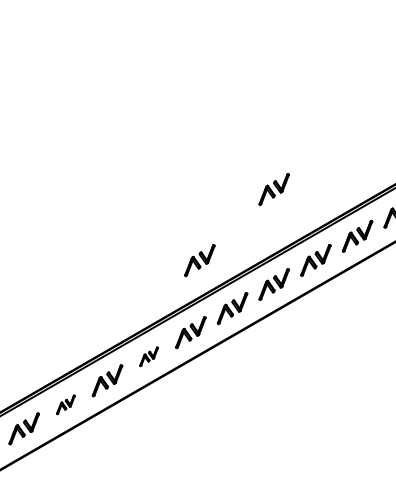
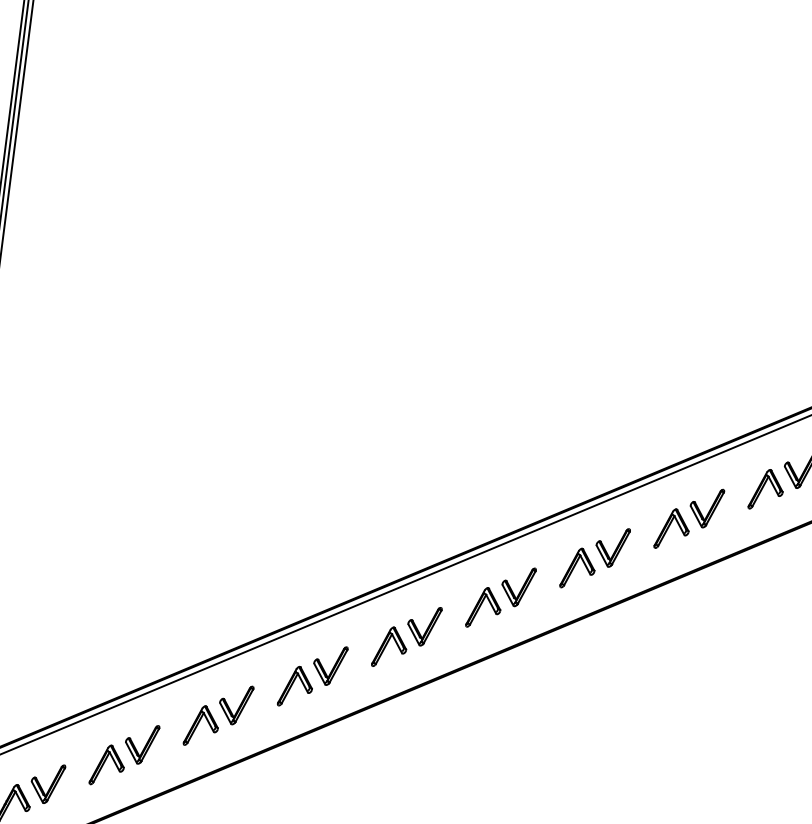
part: (273, 189) -> (619, 358), removed
part: (199, 260) -> (444, 487), removed
part: (148, 356) -> (311, 675), size x1.67
part: (65, 404) -> (123, 754), size x1.67

